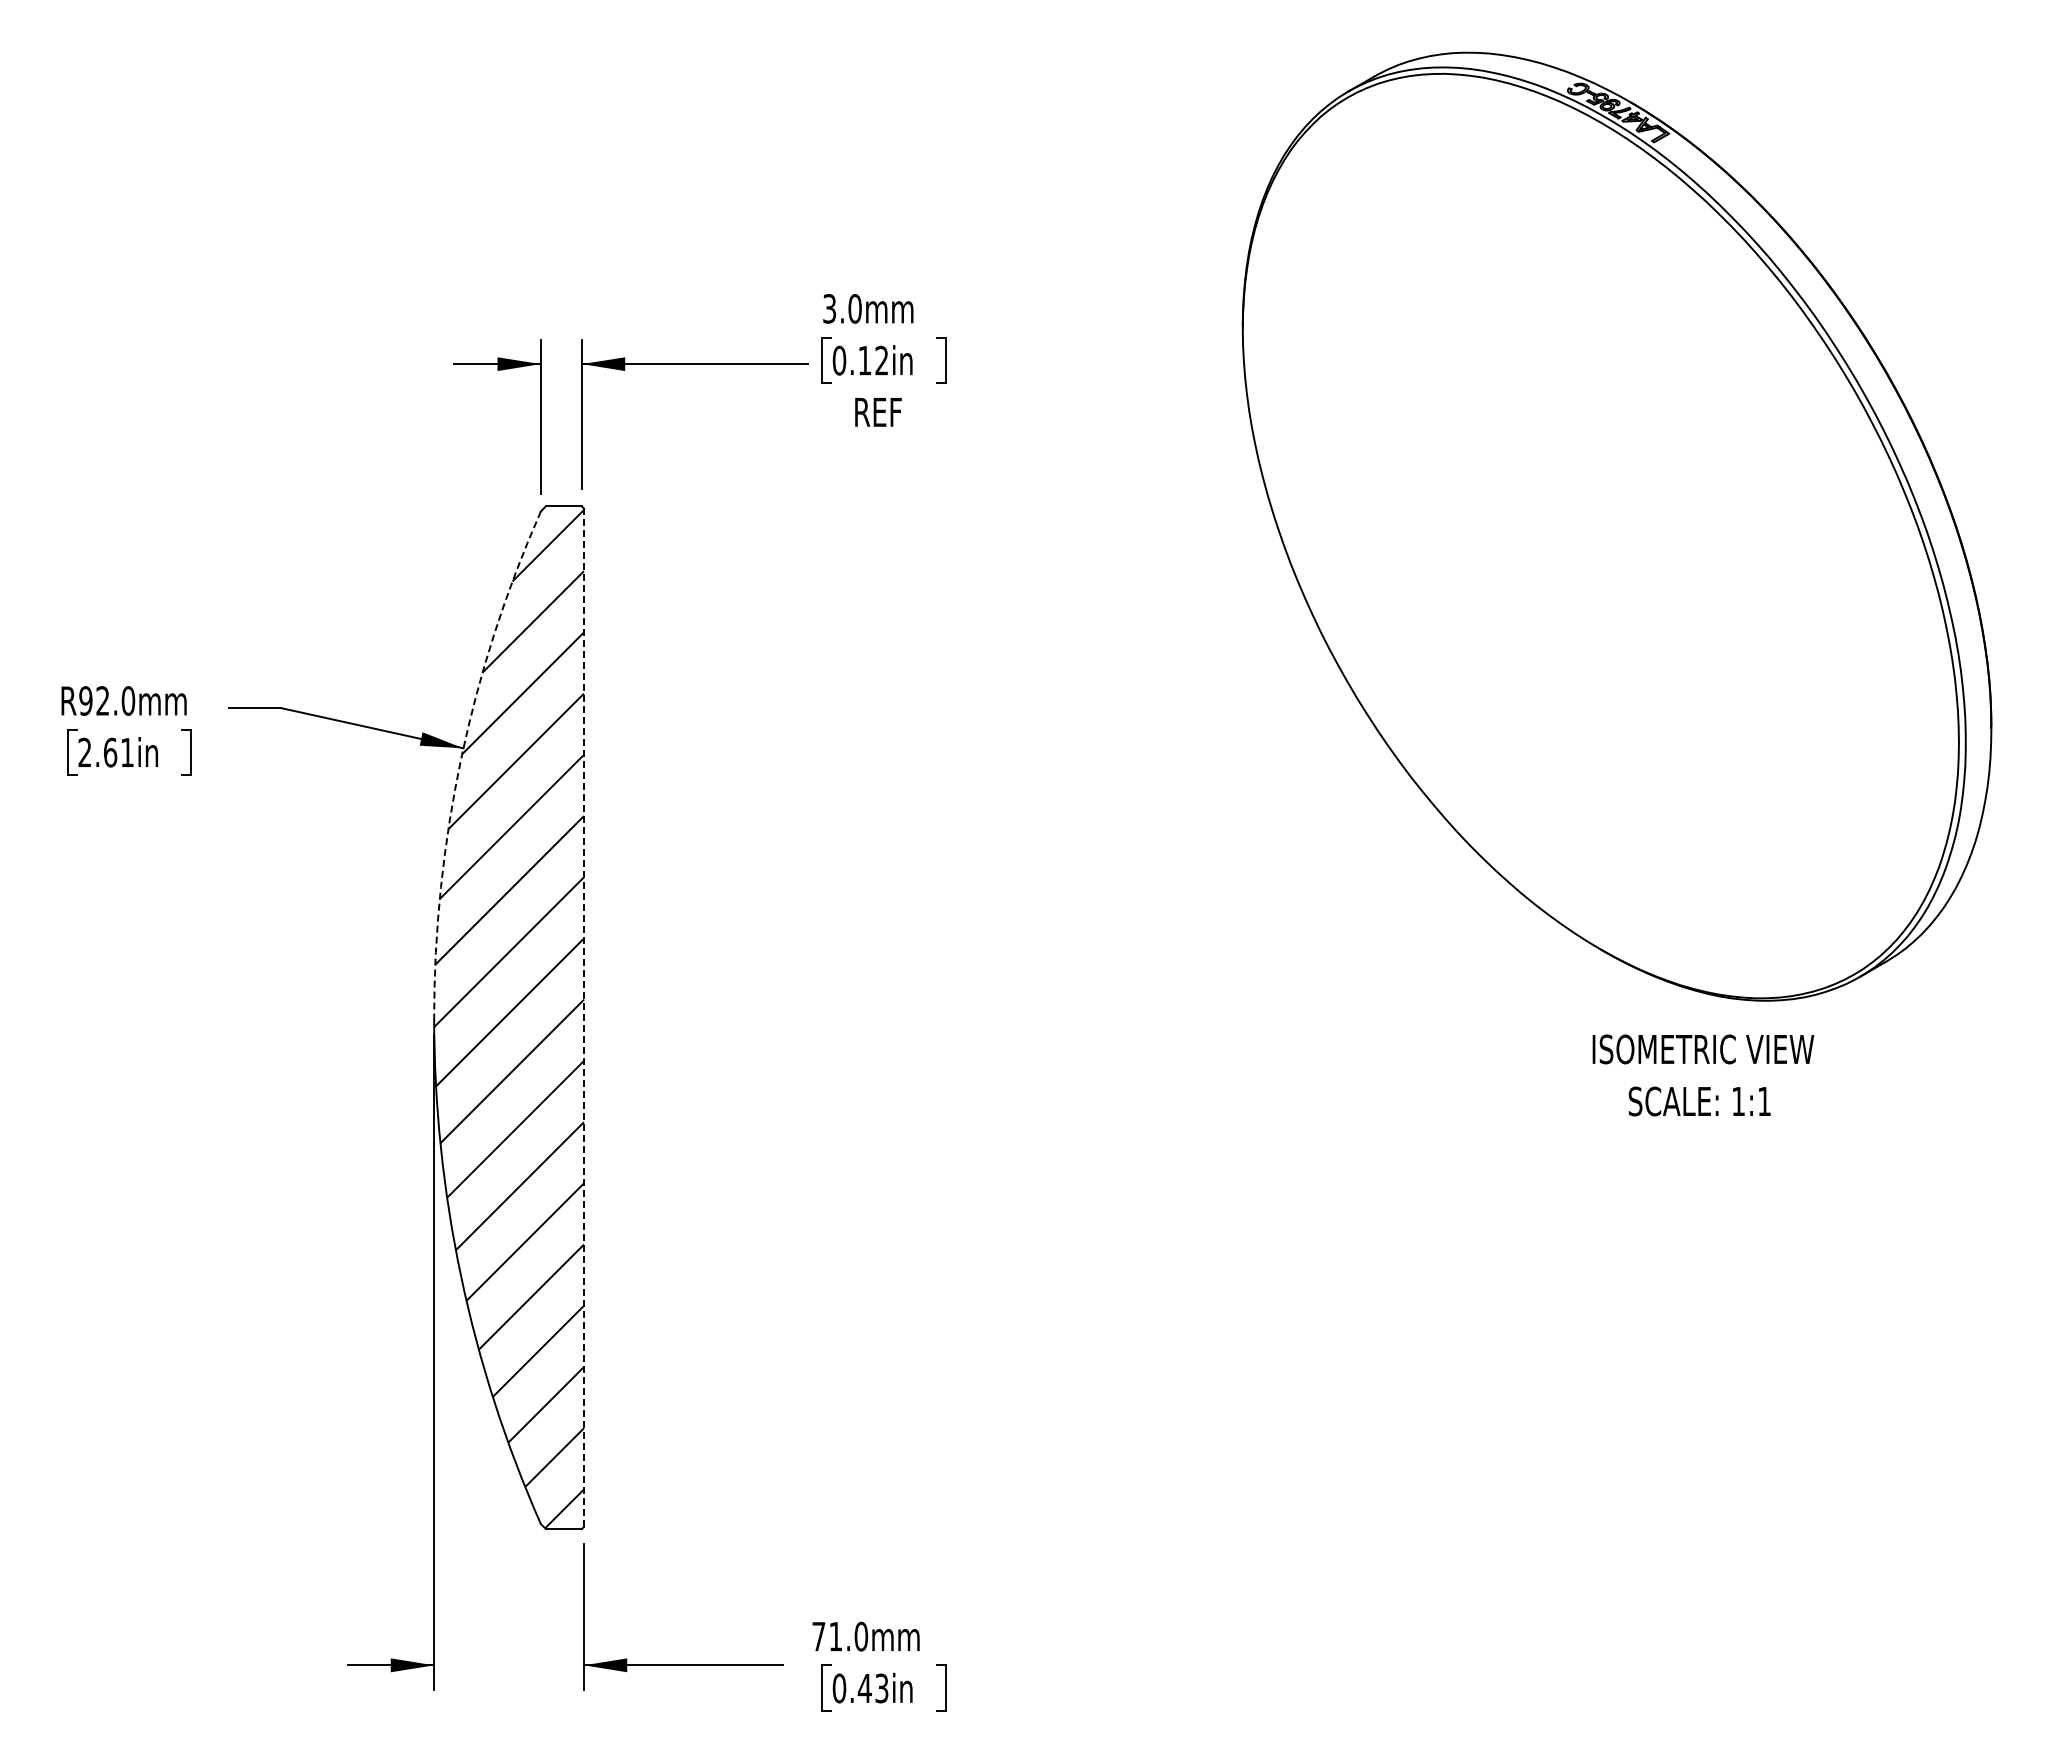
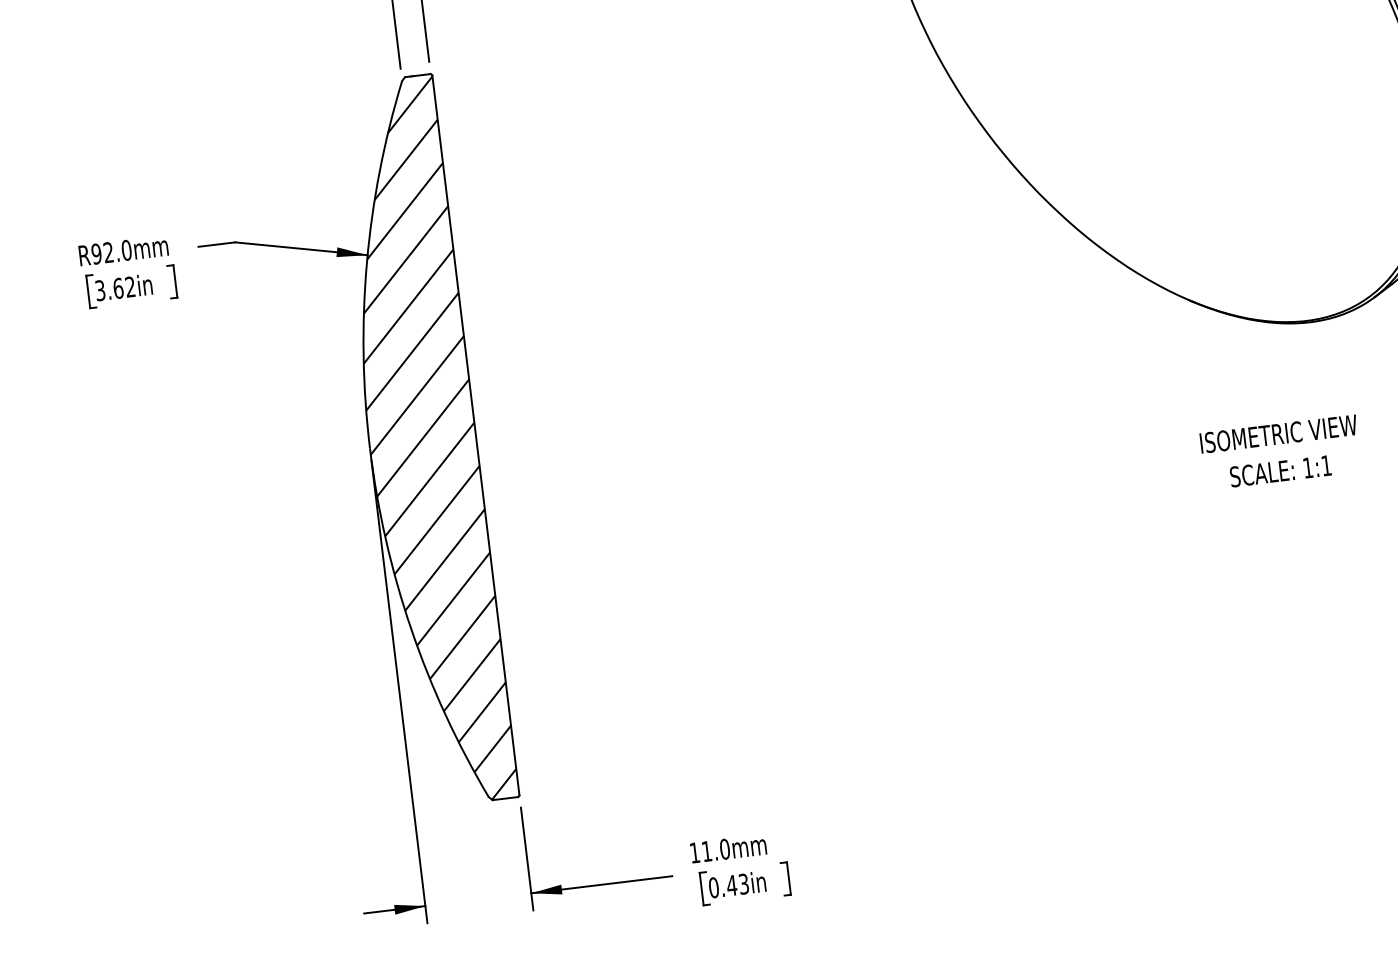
text: (105, 752) -> (114, 288), 2.61in -> 3.62in
arc: (461, 759) -> (367, 263), dashed -> solid
line: (584, 1017) -> (476, 435), dashed -> solid
text: (1703, 1075) -> (1281, 452), moved
text: (818, 1636) -> (694, 852), 71.0mm -> 11.0mm

